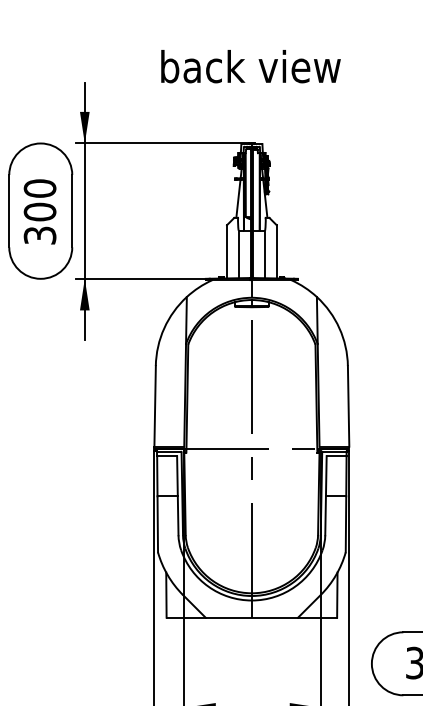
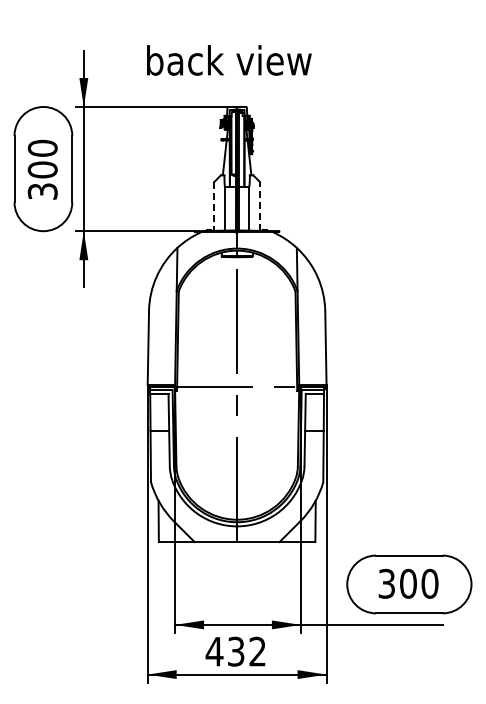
text: (251, 66) -> (229, 60), moved
line: (276, 250) -> (259, 205), solid -> dashed
line: (227, 251) -> (214, 206), solid -> dashed

